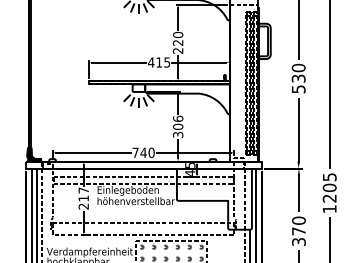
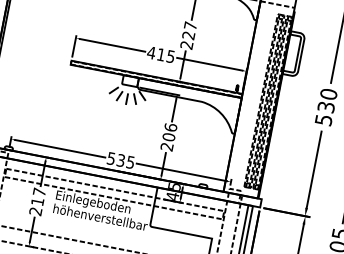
text: (178, 34) -> (191, 25), 220 -> 227
text: (178, 134) -> (167, 146), 306 -> 206
text: (143, 152) -> (120, 160), 740 -> 535

